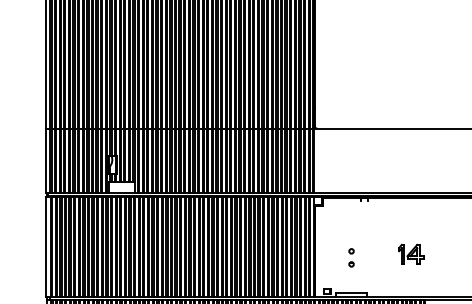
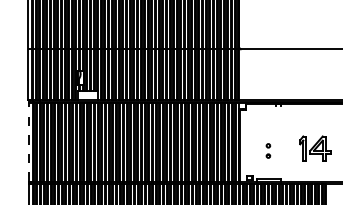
line: (46, 247) -> (28, 142), solid -> dashed
part: (411, 253) -> (315, 147), size x1.6

